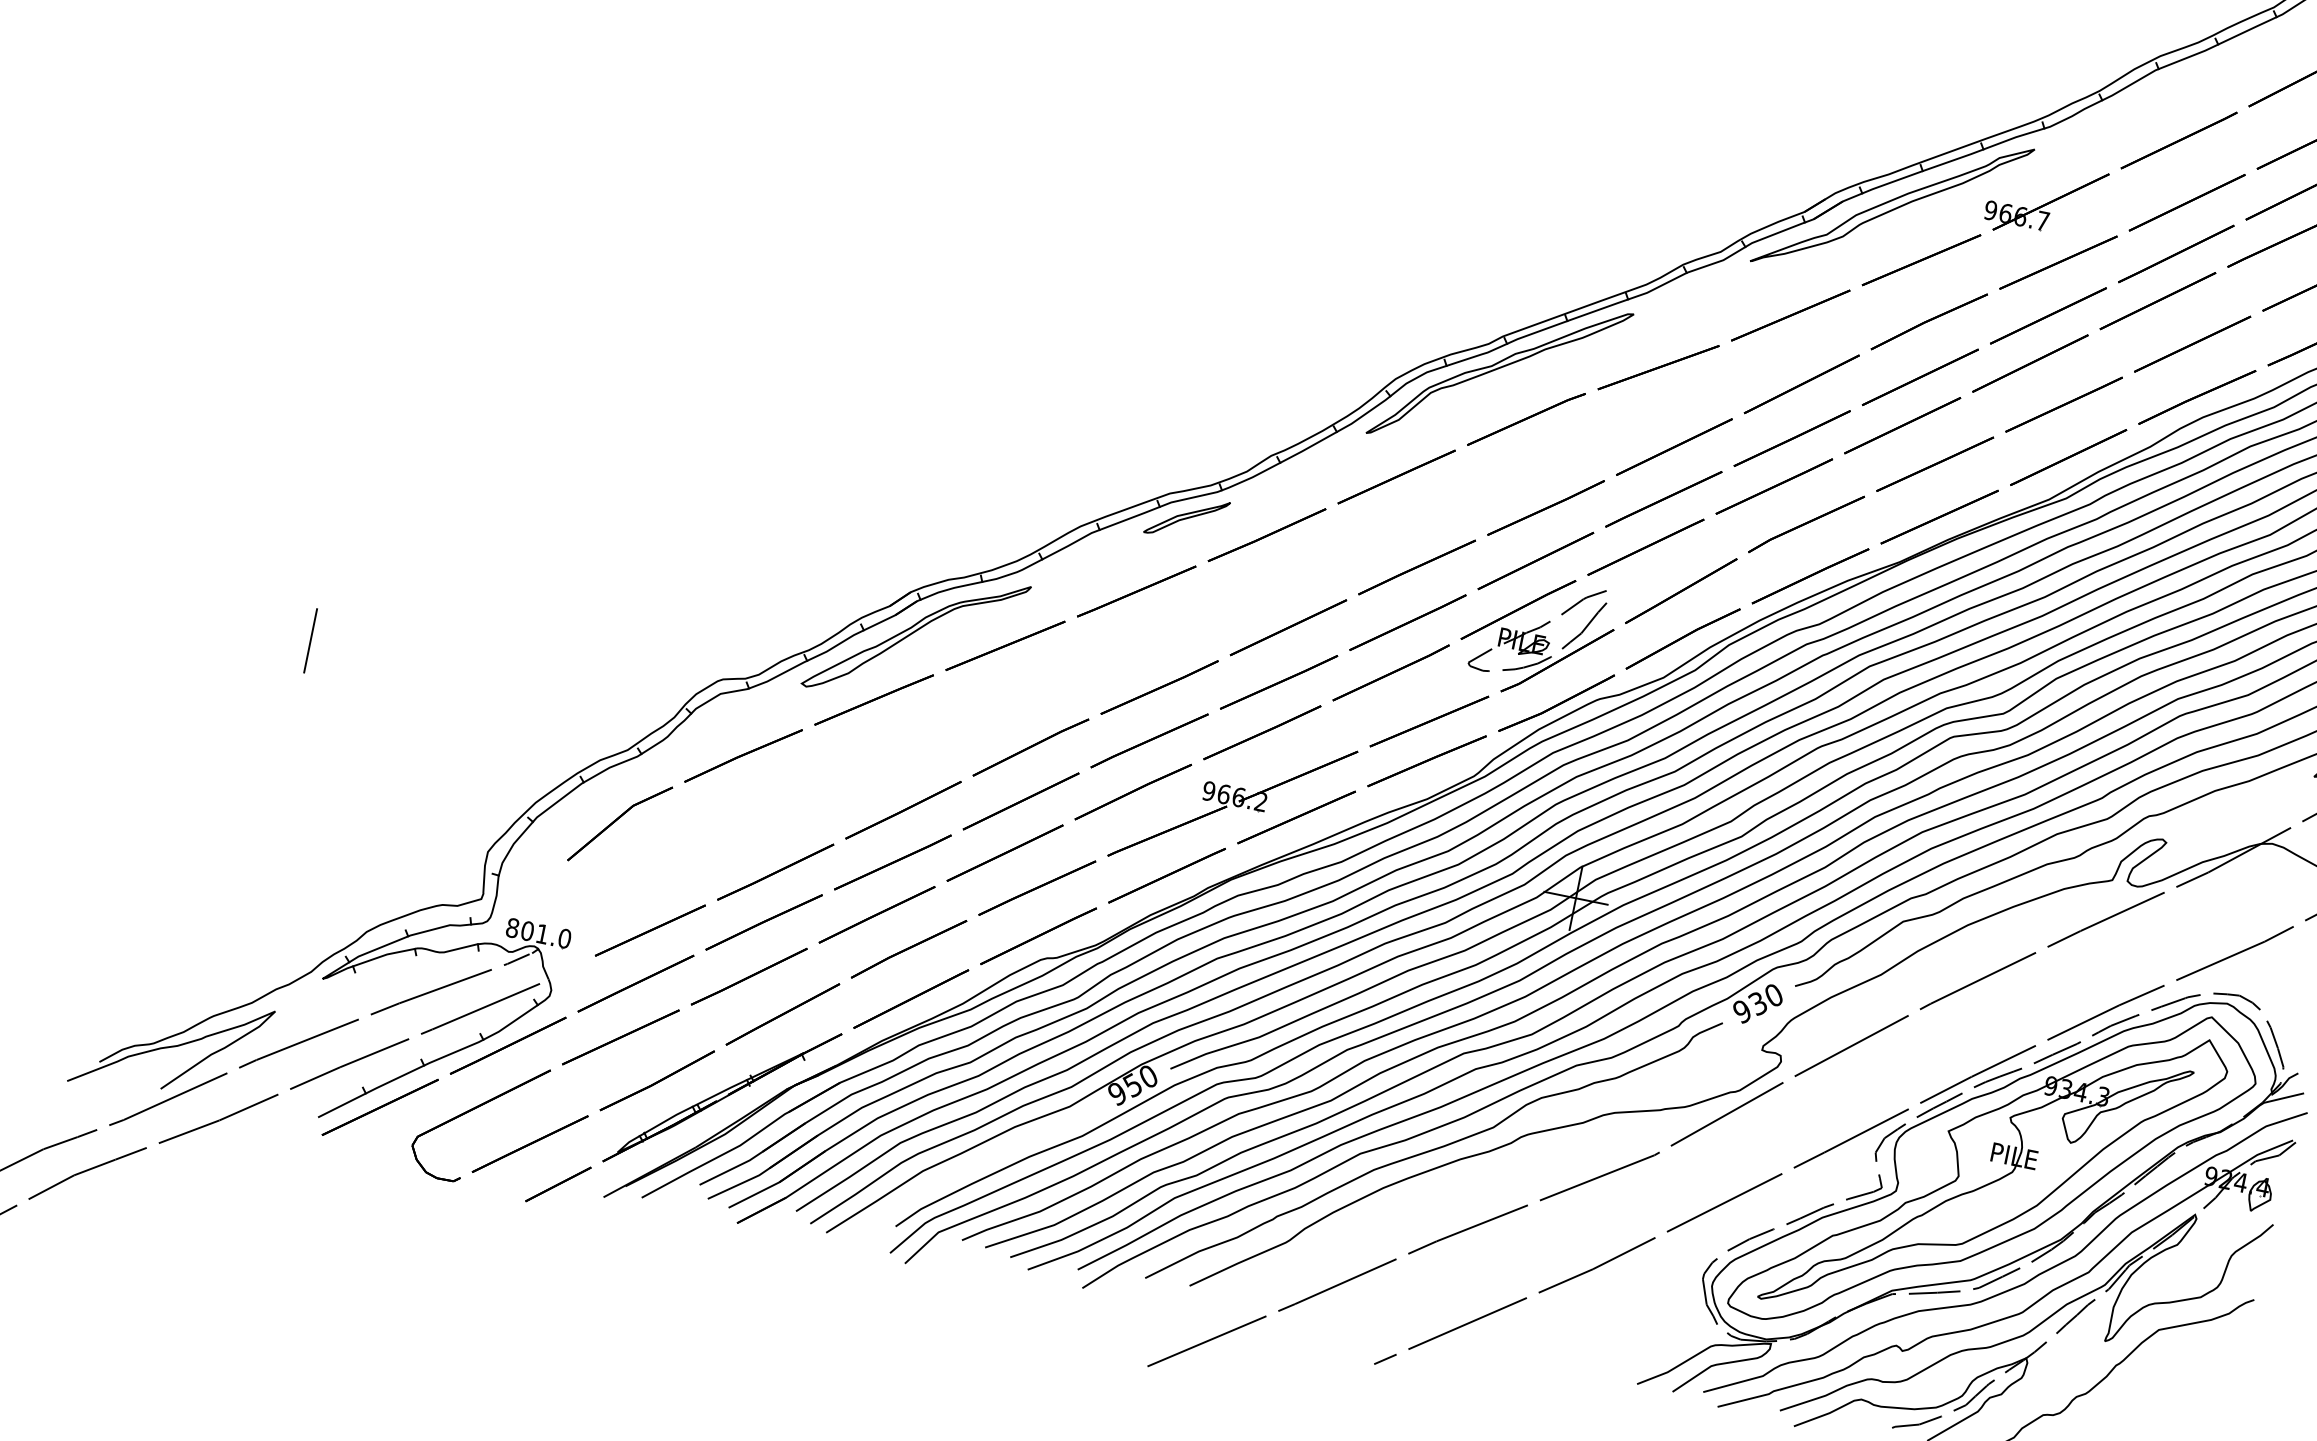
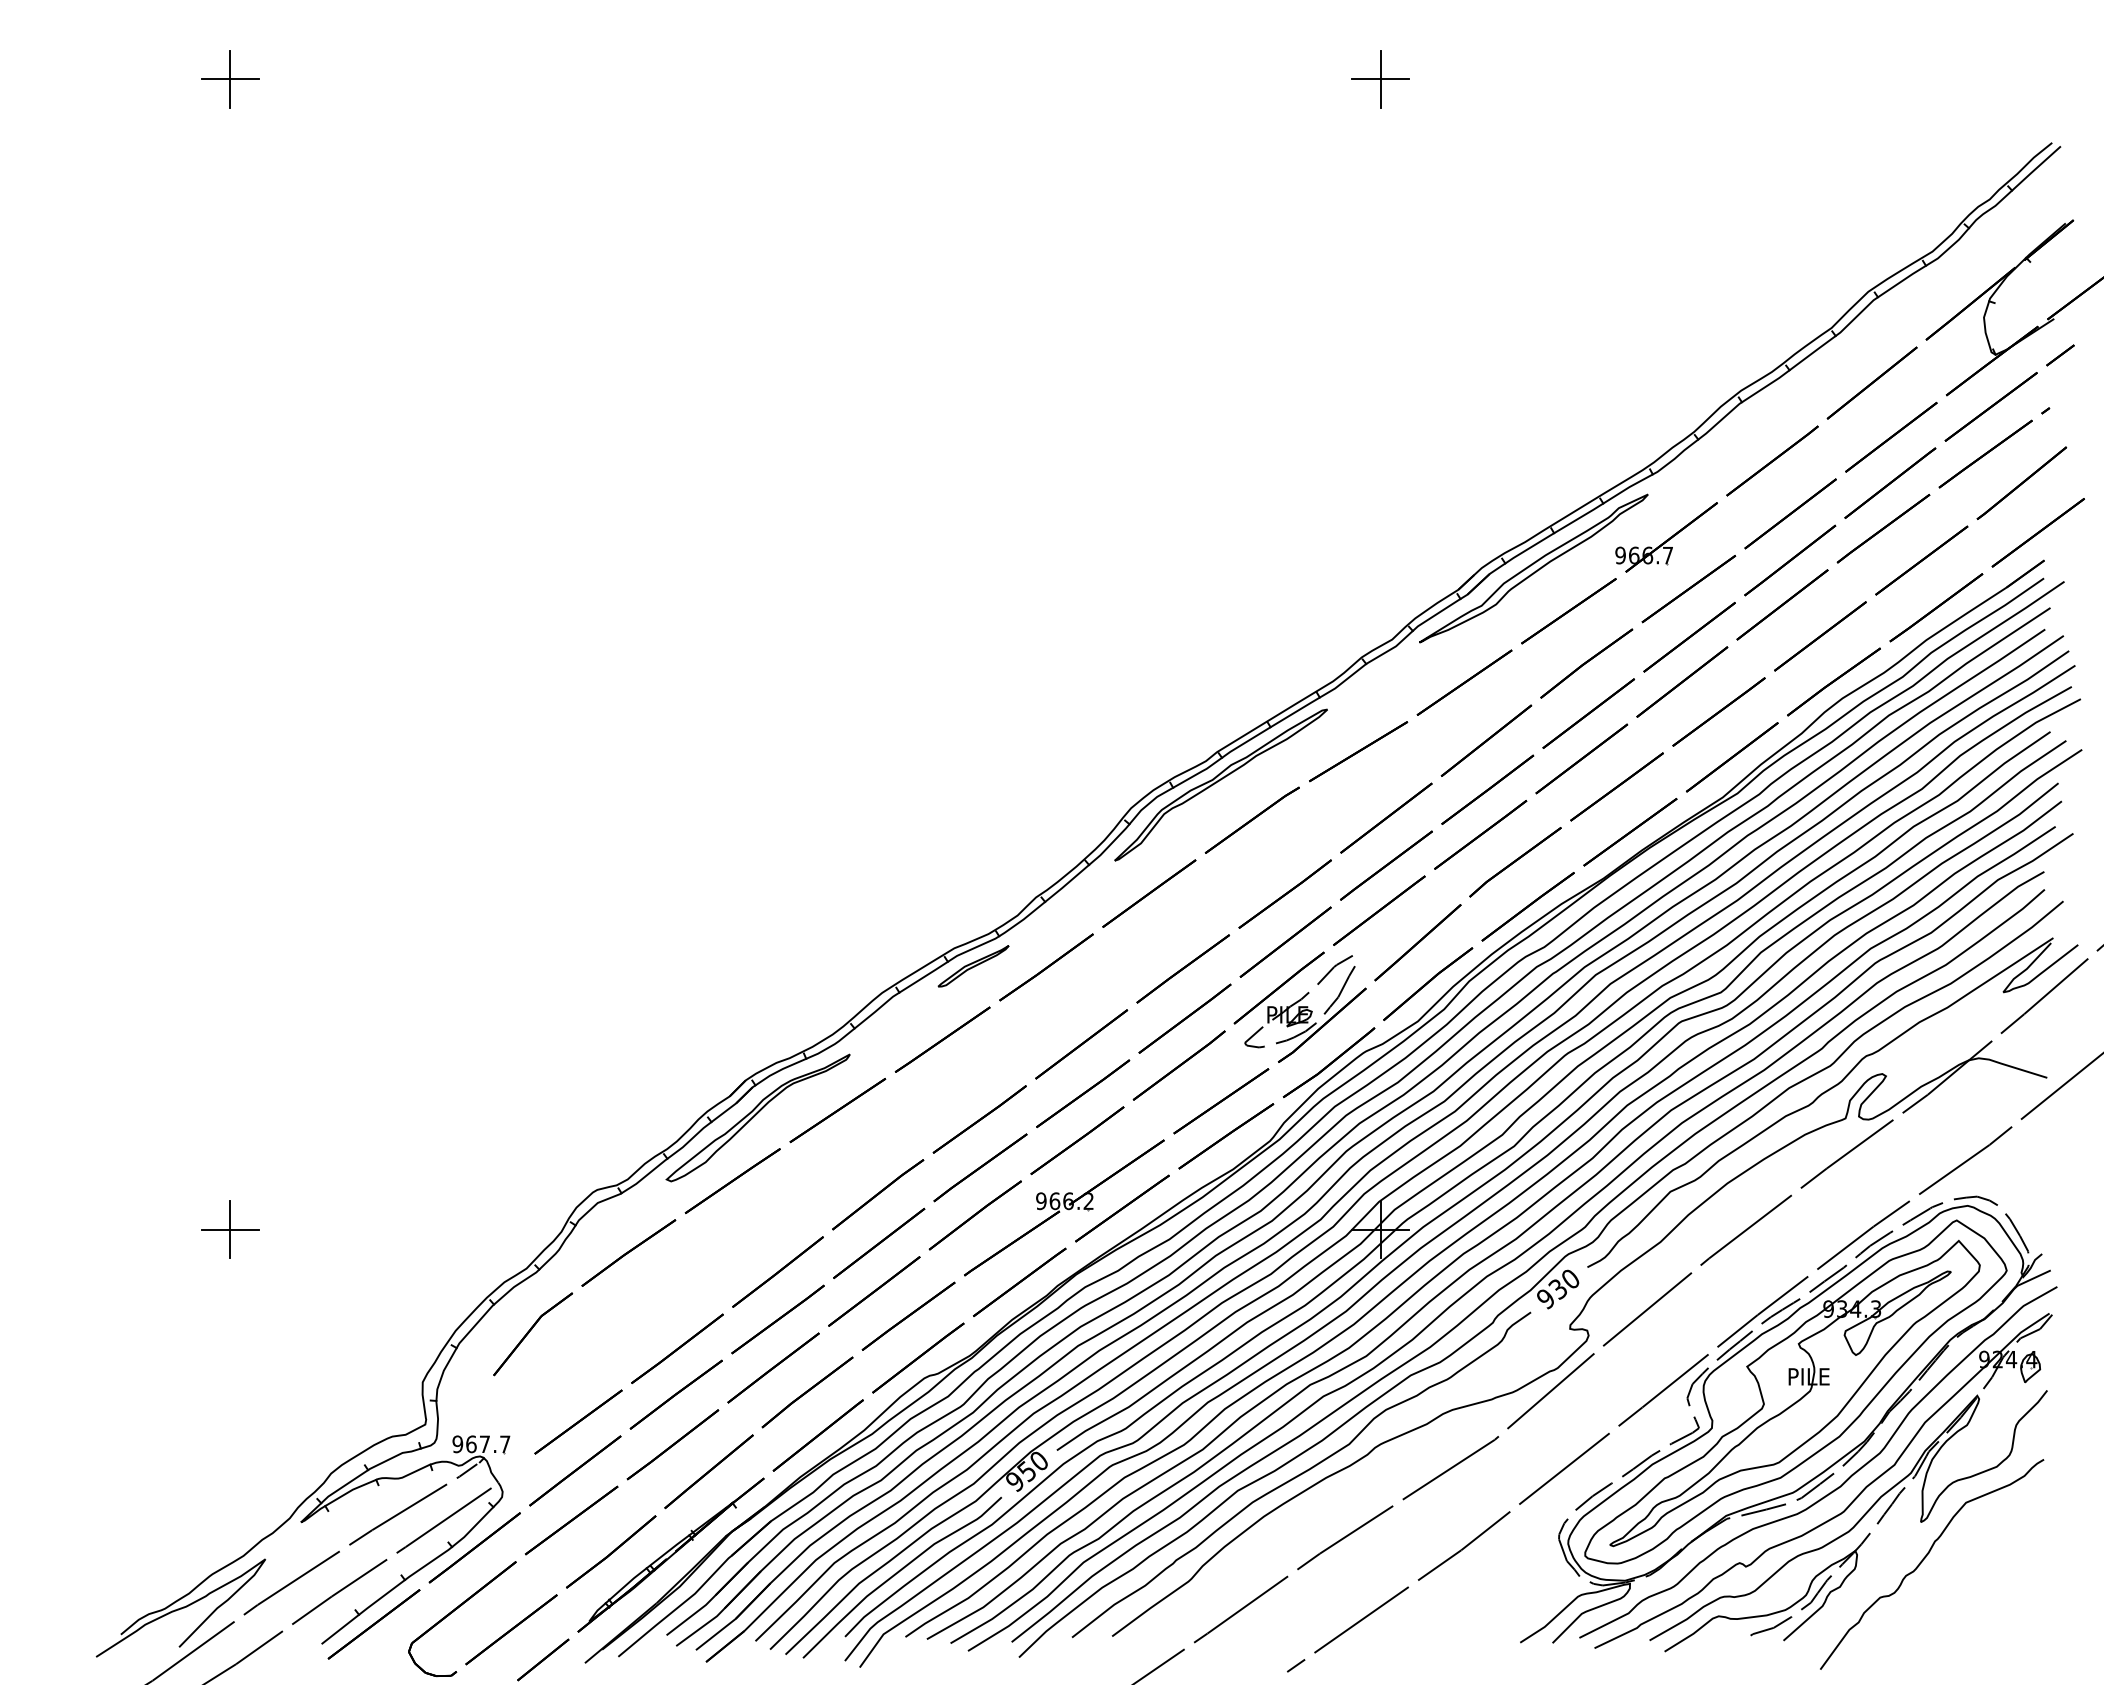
line: (310, 640) -> (230, 1229), added
text: (538, 933) -> (481, 1444), 801.0 -> 967.7
curve: (968, 1168) -> (898, 1573), added

